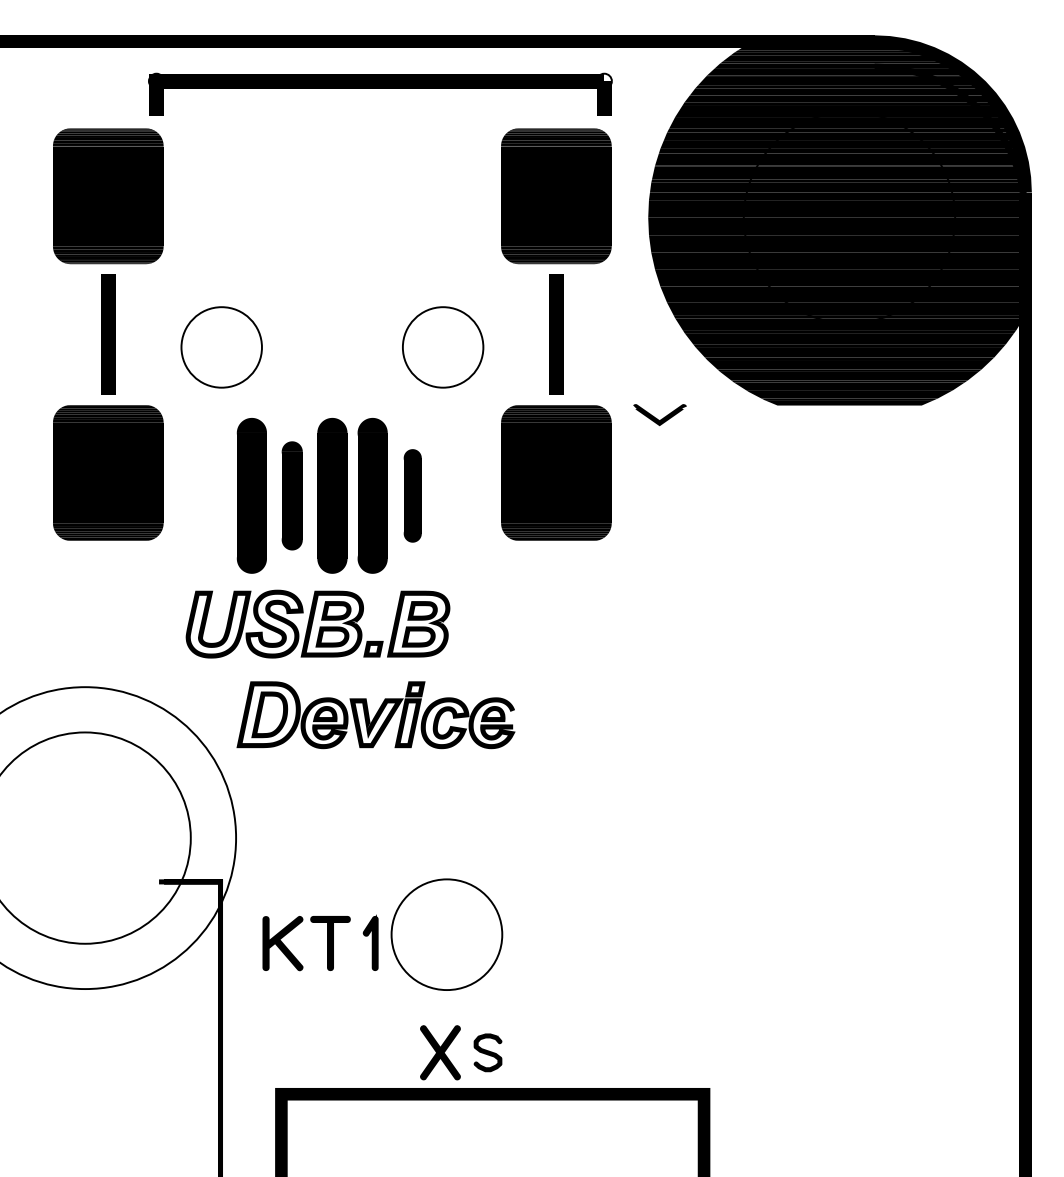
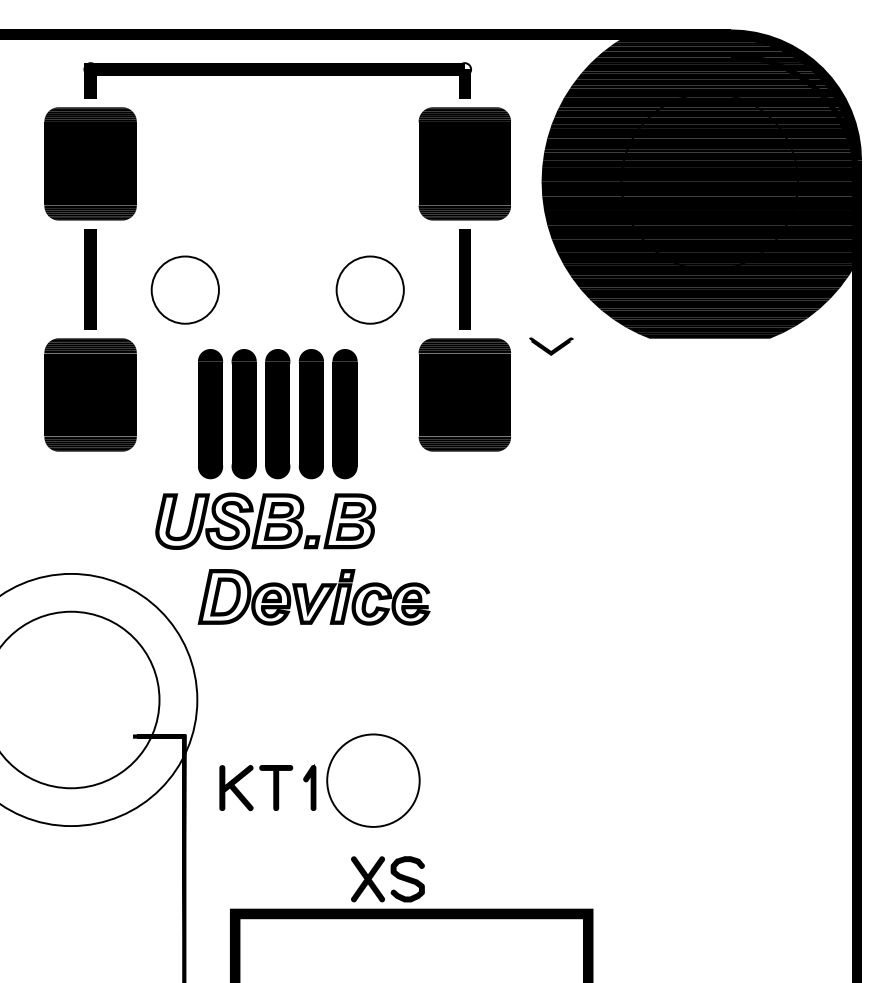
part: (380, 93) -> (277, 79), moved
part: (292, 495) -> (244, 413), size x1.43
part: (412, 495) -> (344, 413), size x1.67
part: (487, 1052) -> (407, 879), size x1.43

